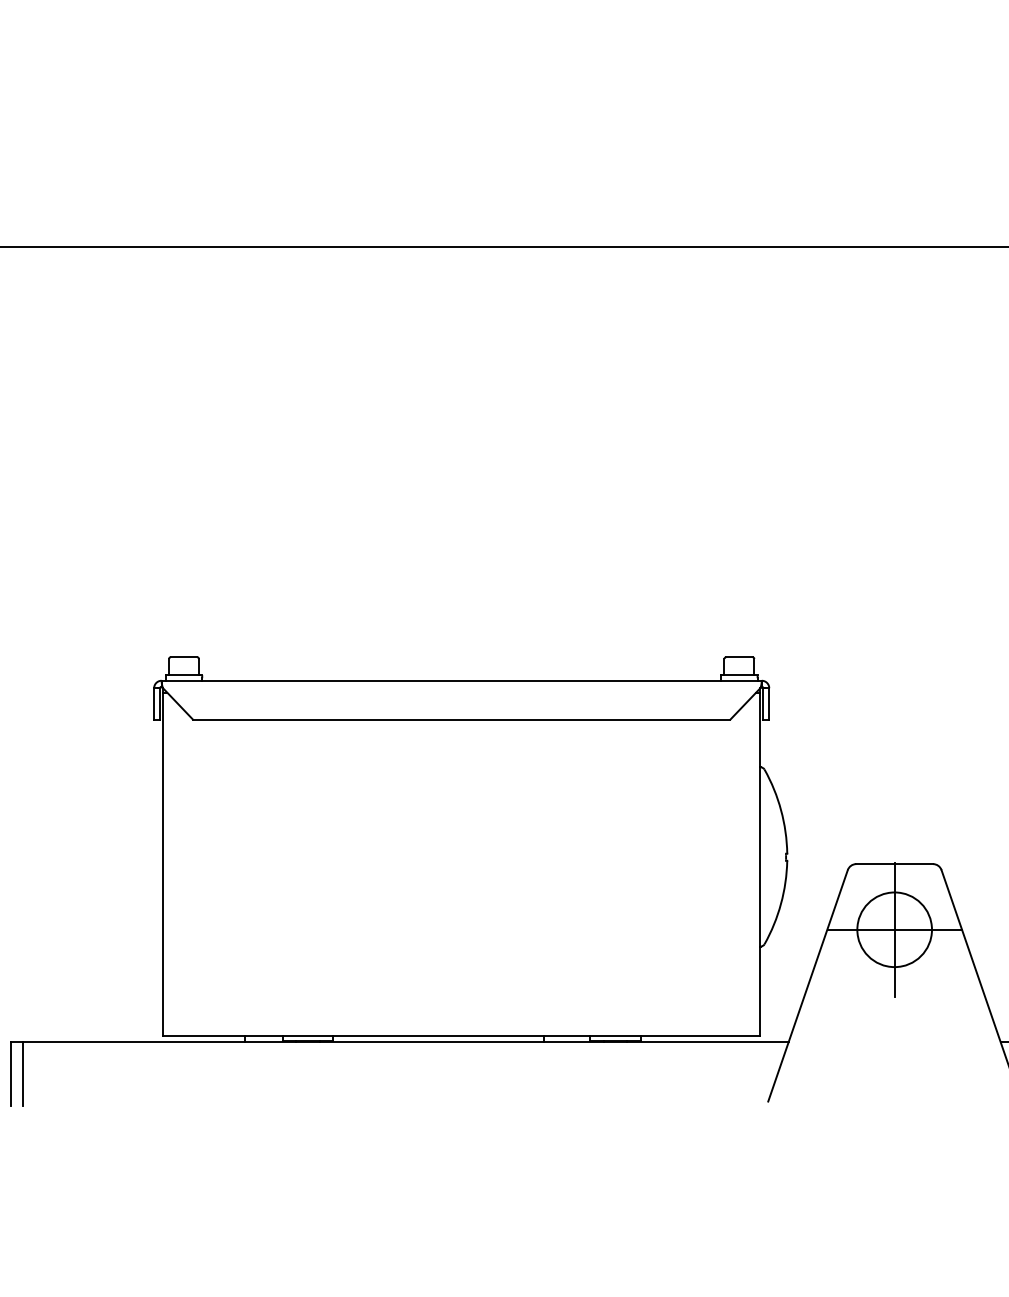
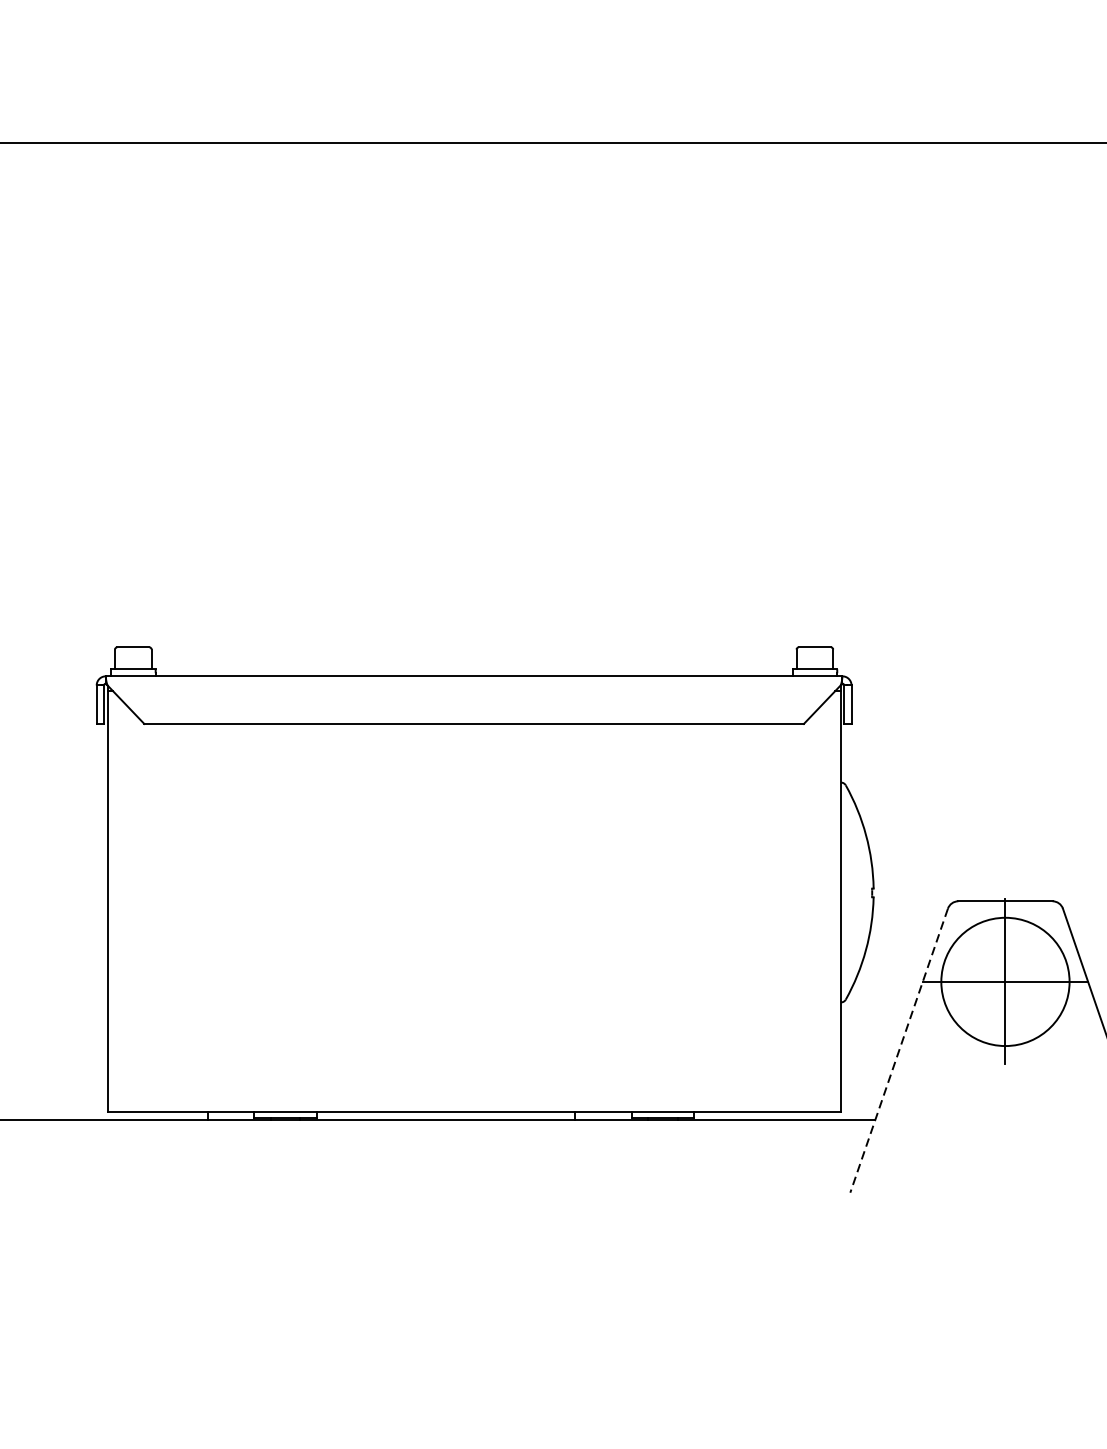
circle: (894, 929) -> (1005, 981), size x1.4
line: (807, 986) -> (898, 1051), solid -> dashed

